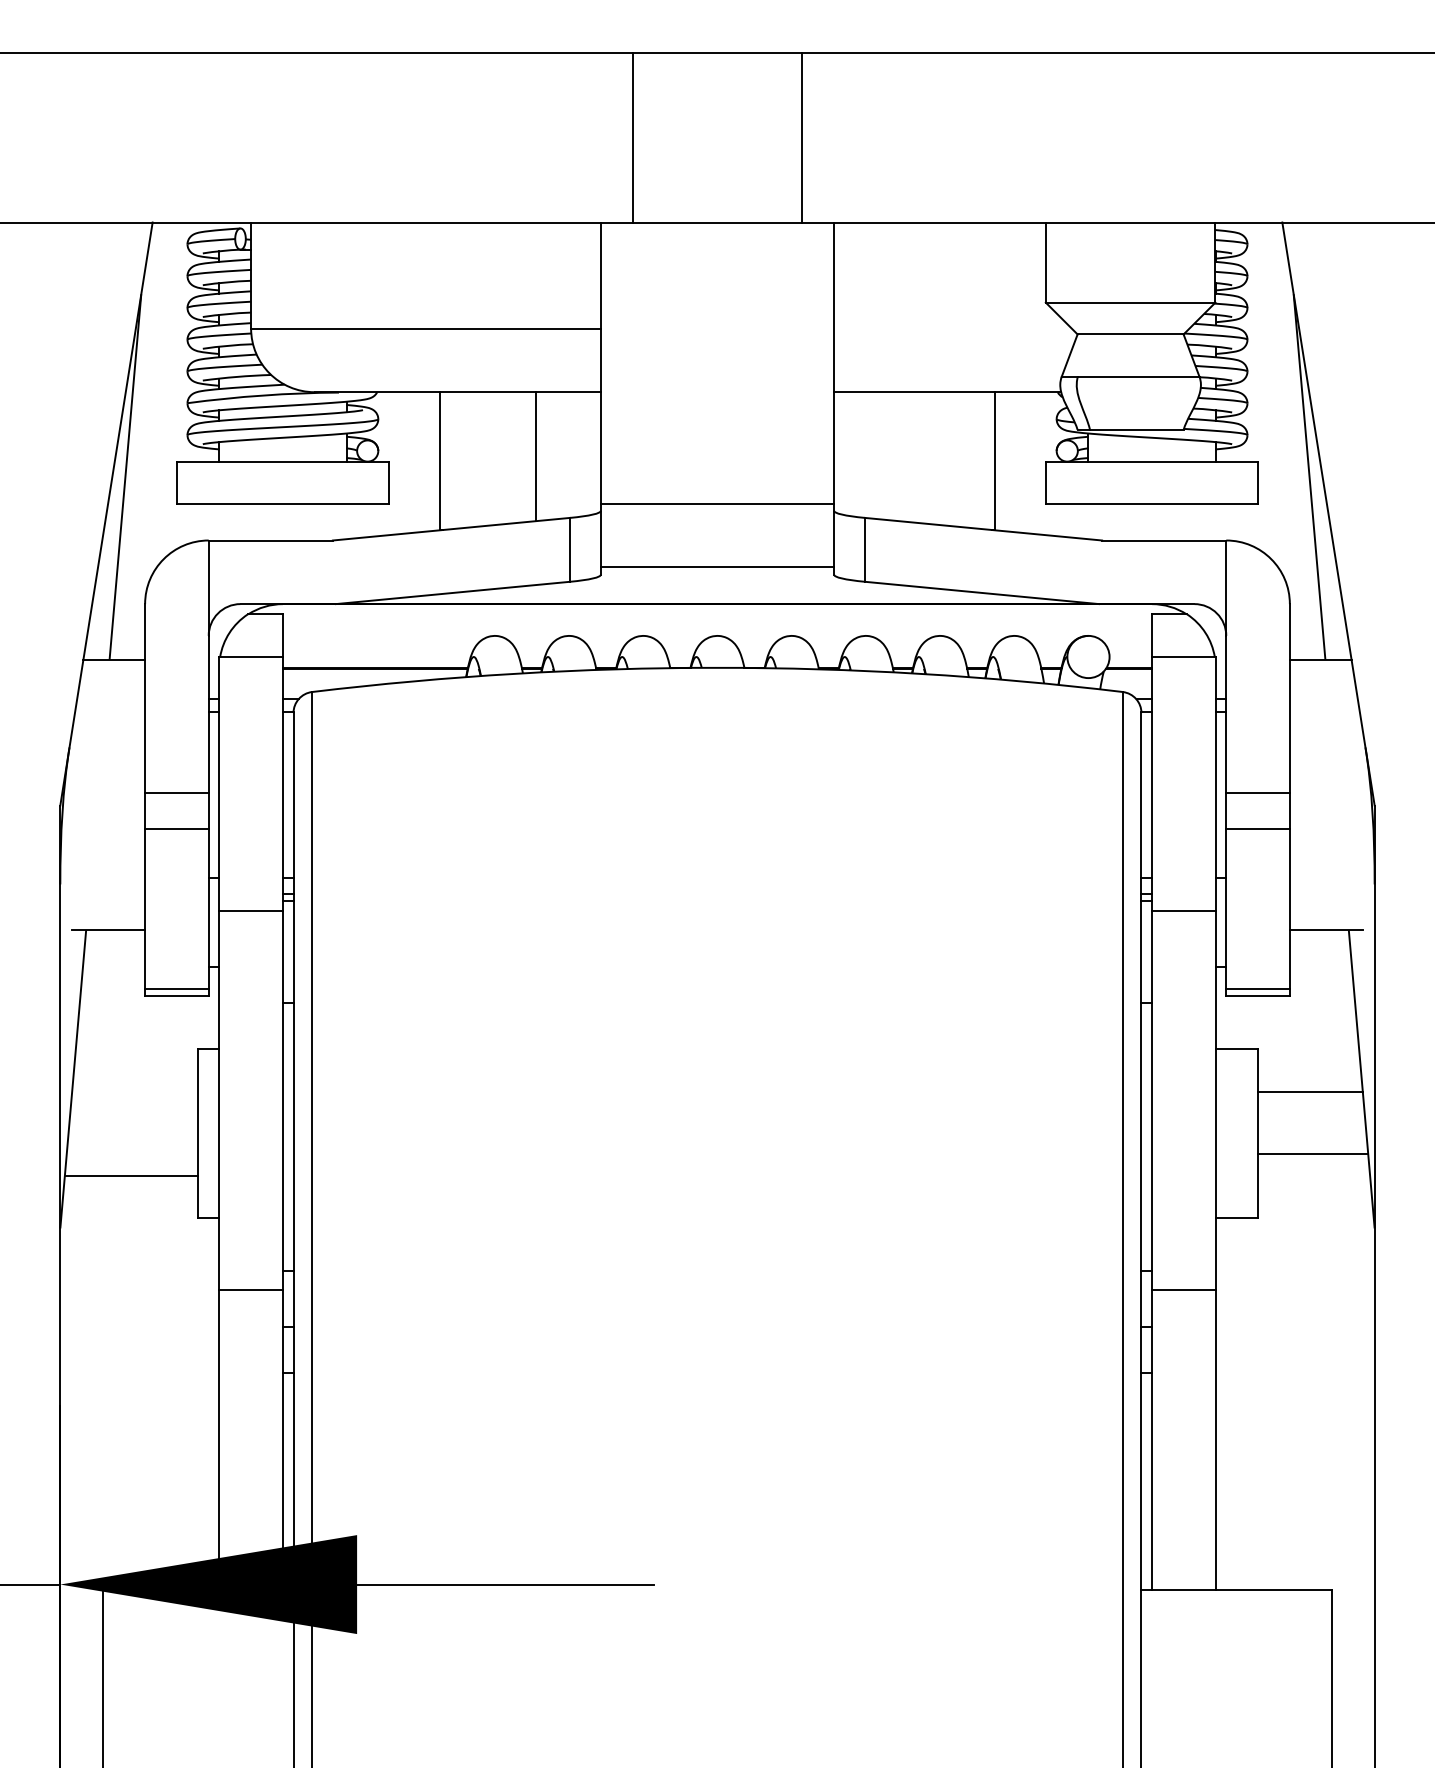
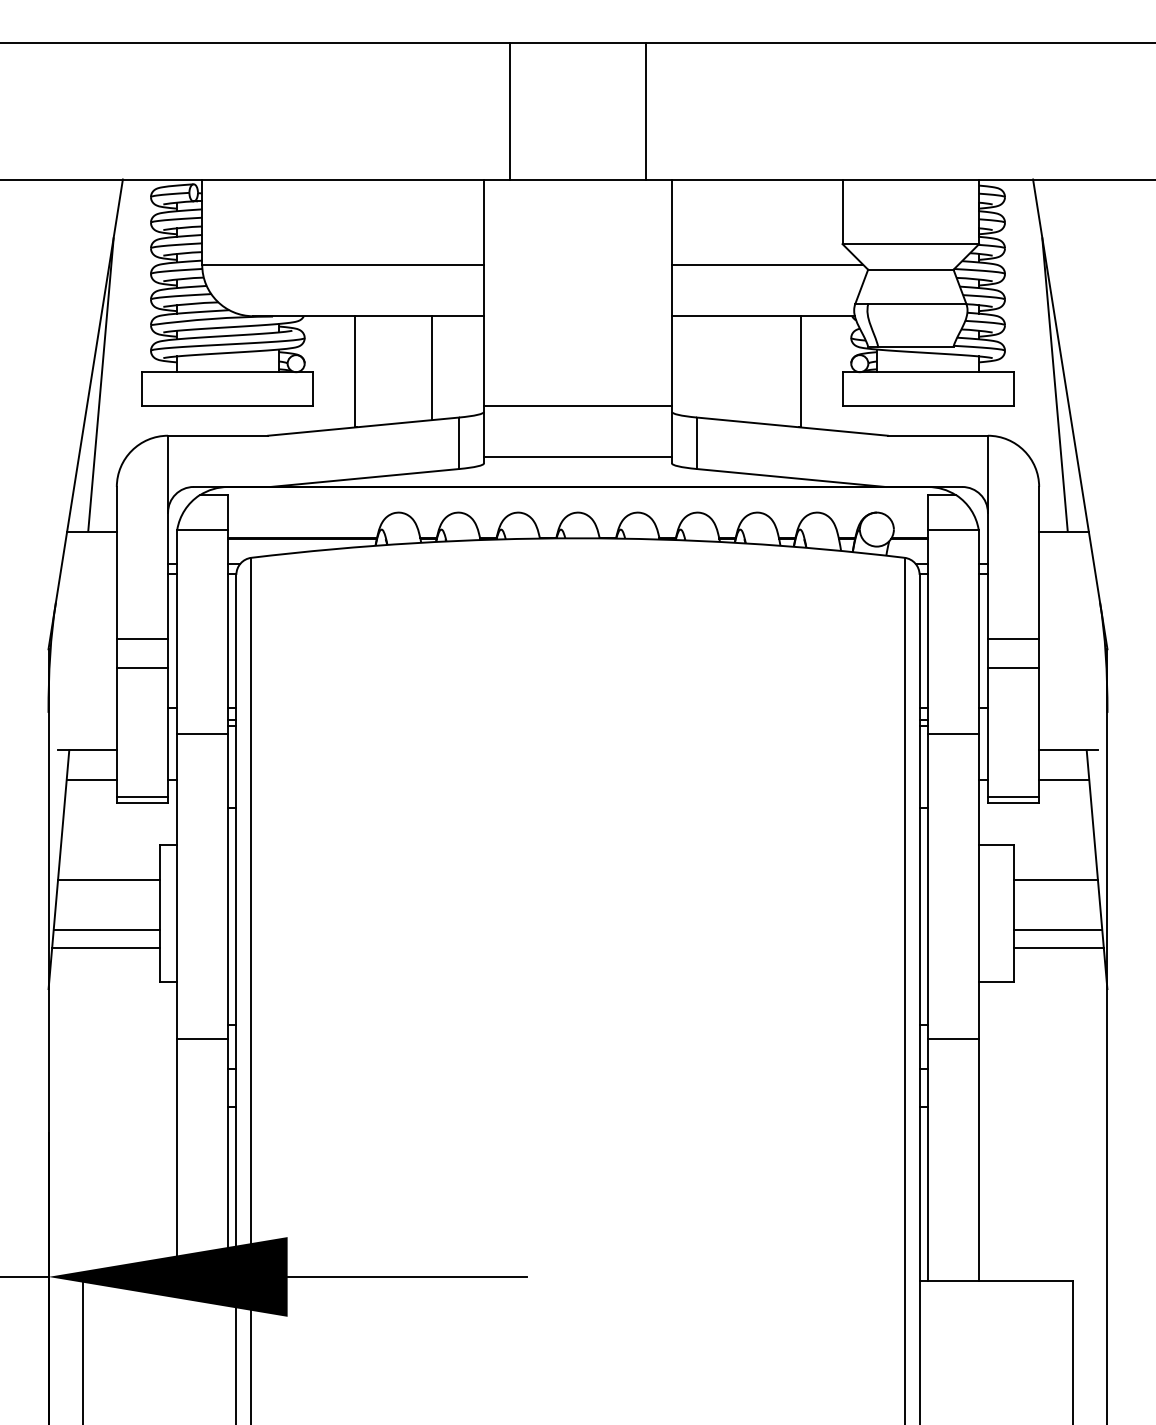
line: (952, 328) -> (767, 264), added
line: (113, 967) -> (91, 779), added
line: (1320, 967) -> (1063, 779), added
line: (135, 1091) -> (109, 879), added
line: (132, 1154) -> (106, 930), added
line: (1314, 1175) -> (1059, 947), added

